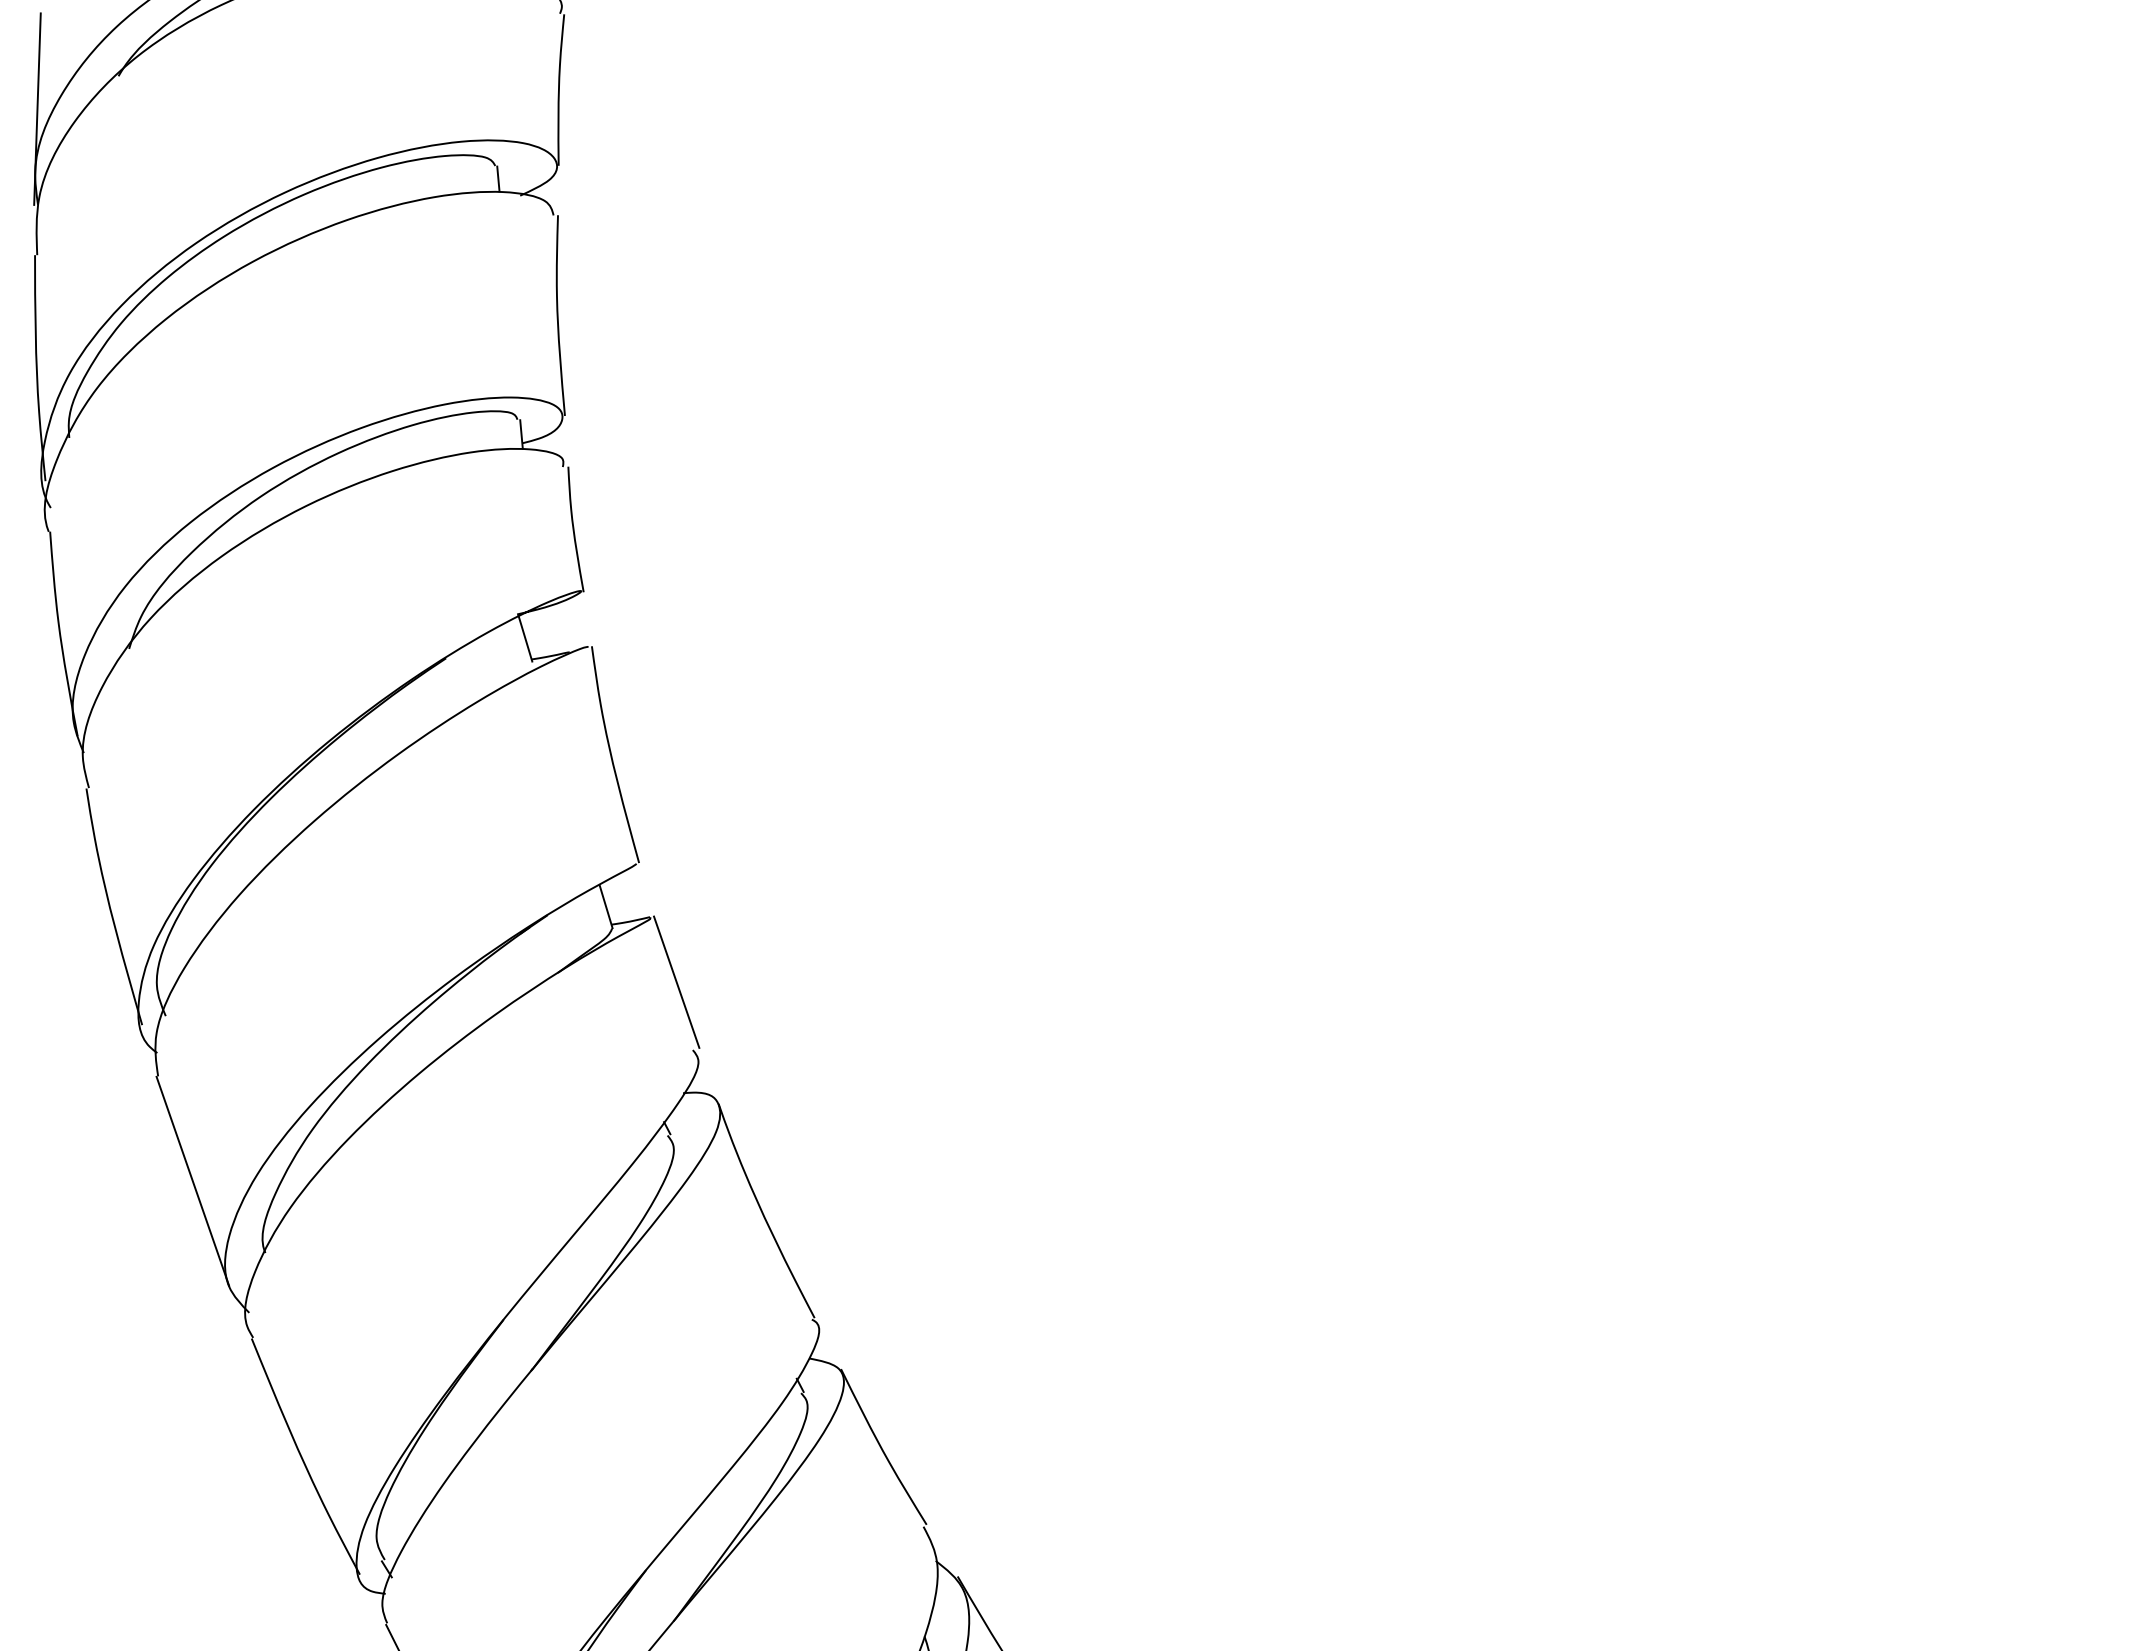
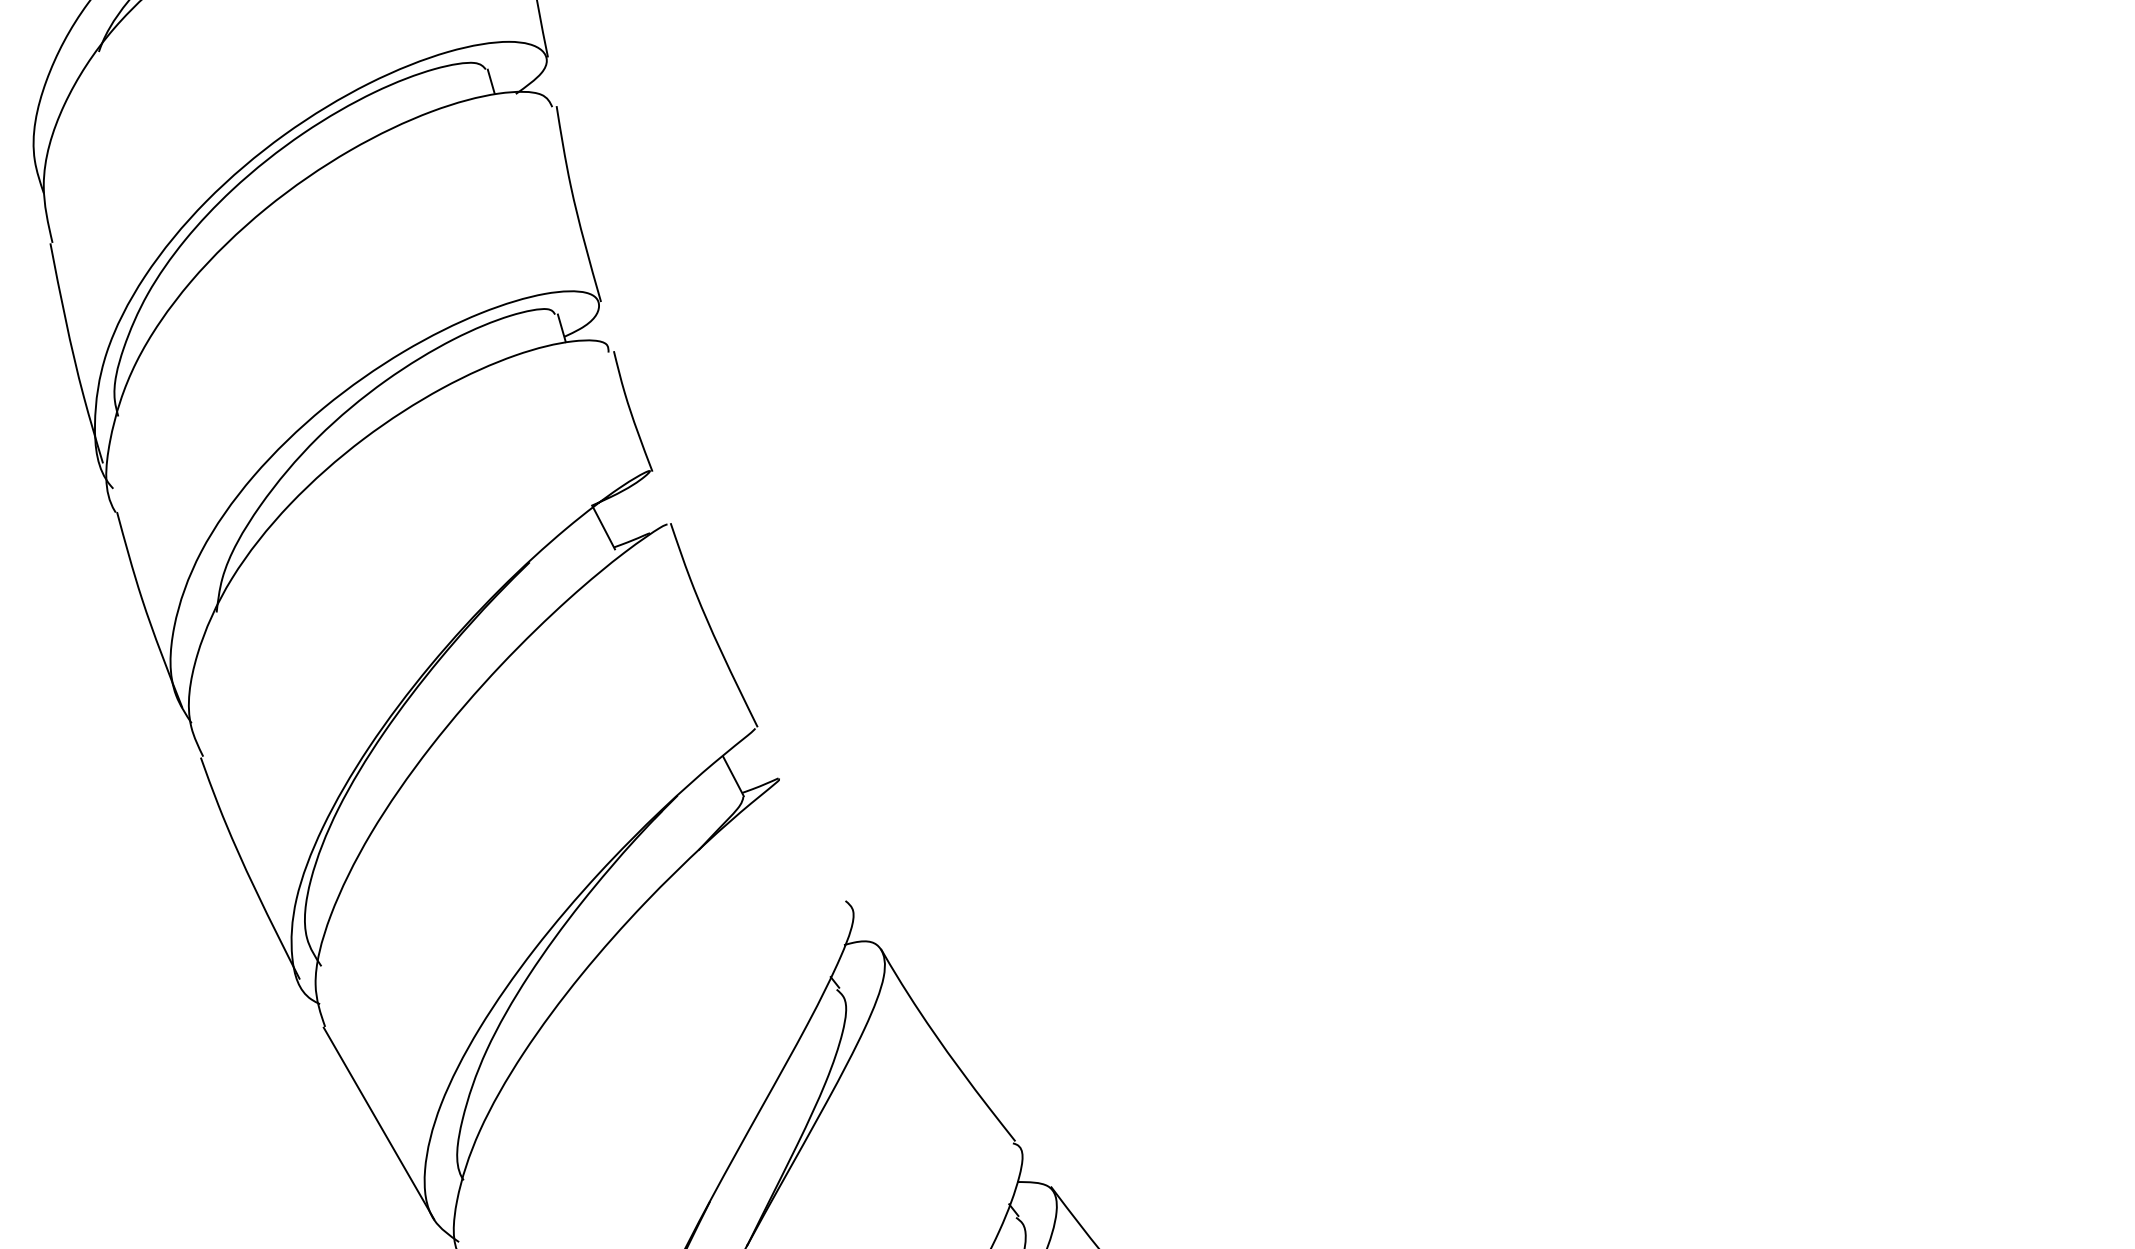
line: (37, 108) -> (25, 98), removed
line: (676, 981) -> (816, 836), removed

